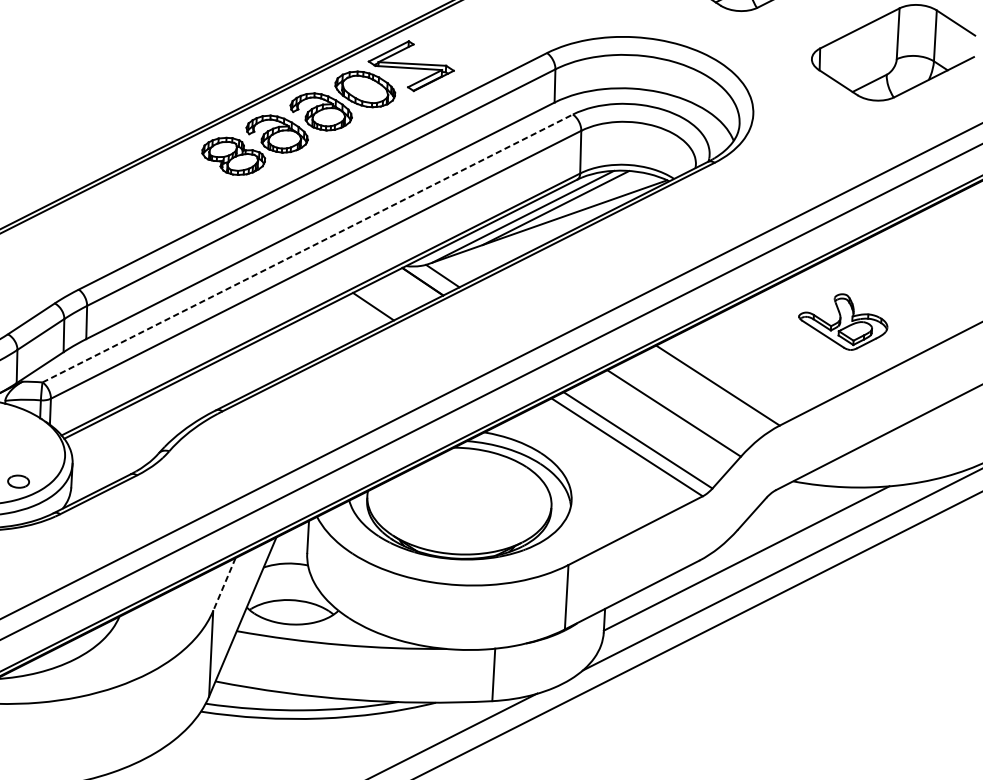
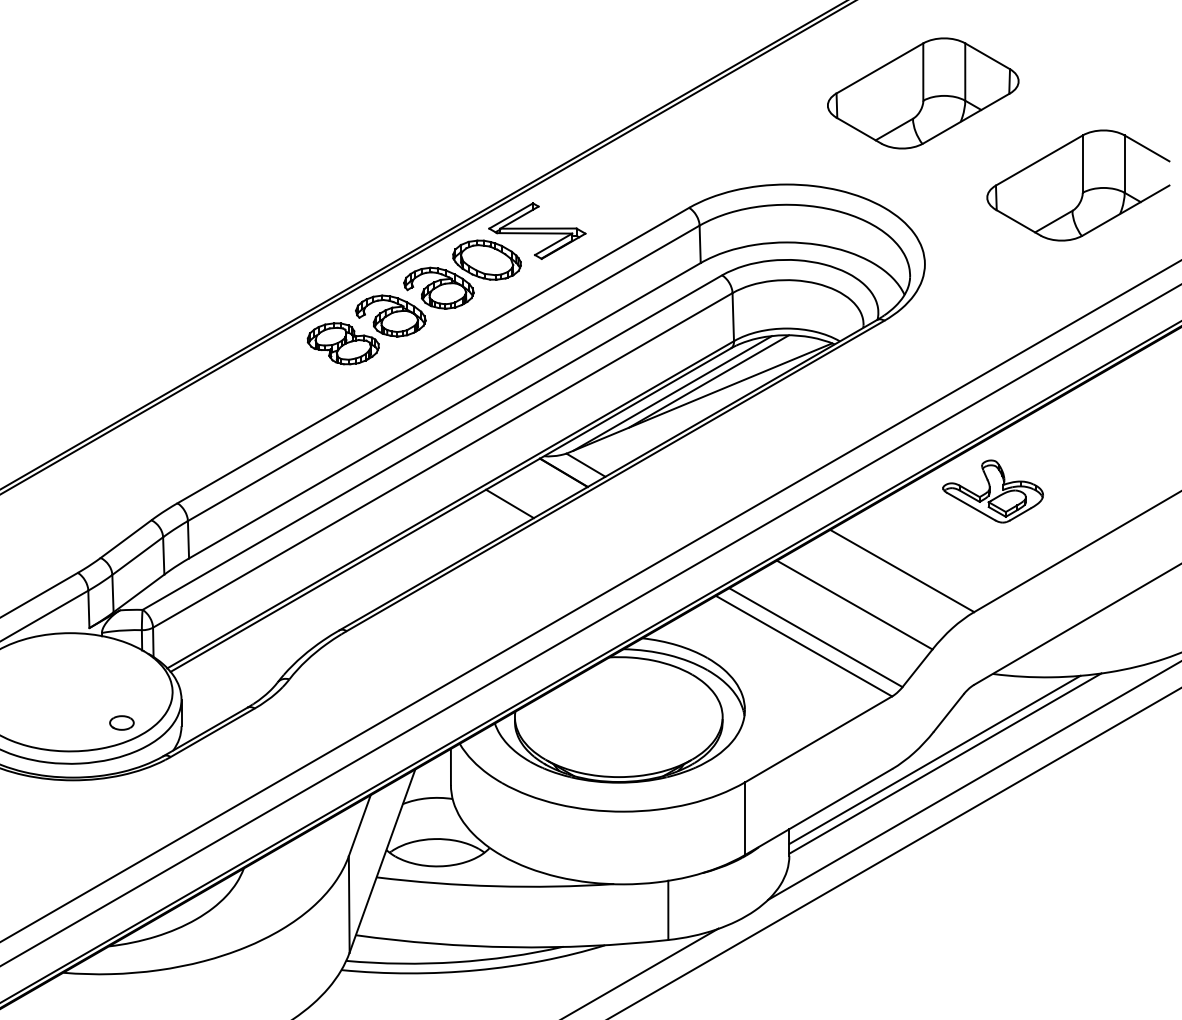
line: (307, 248) -> (432, 442), dashed -> solid
part: (842, 321) -> (992, 491), moved
line: (737, 554) -> (934, 759), added
line: (224, 585) -> (359, 826), dashed -> solid

